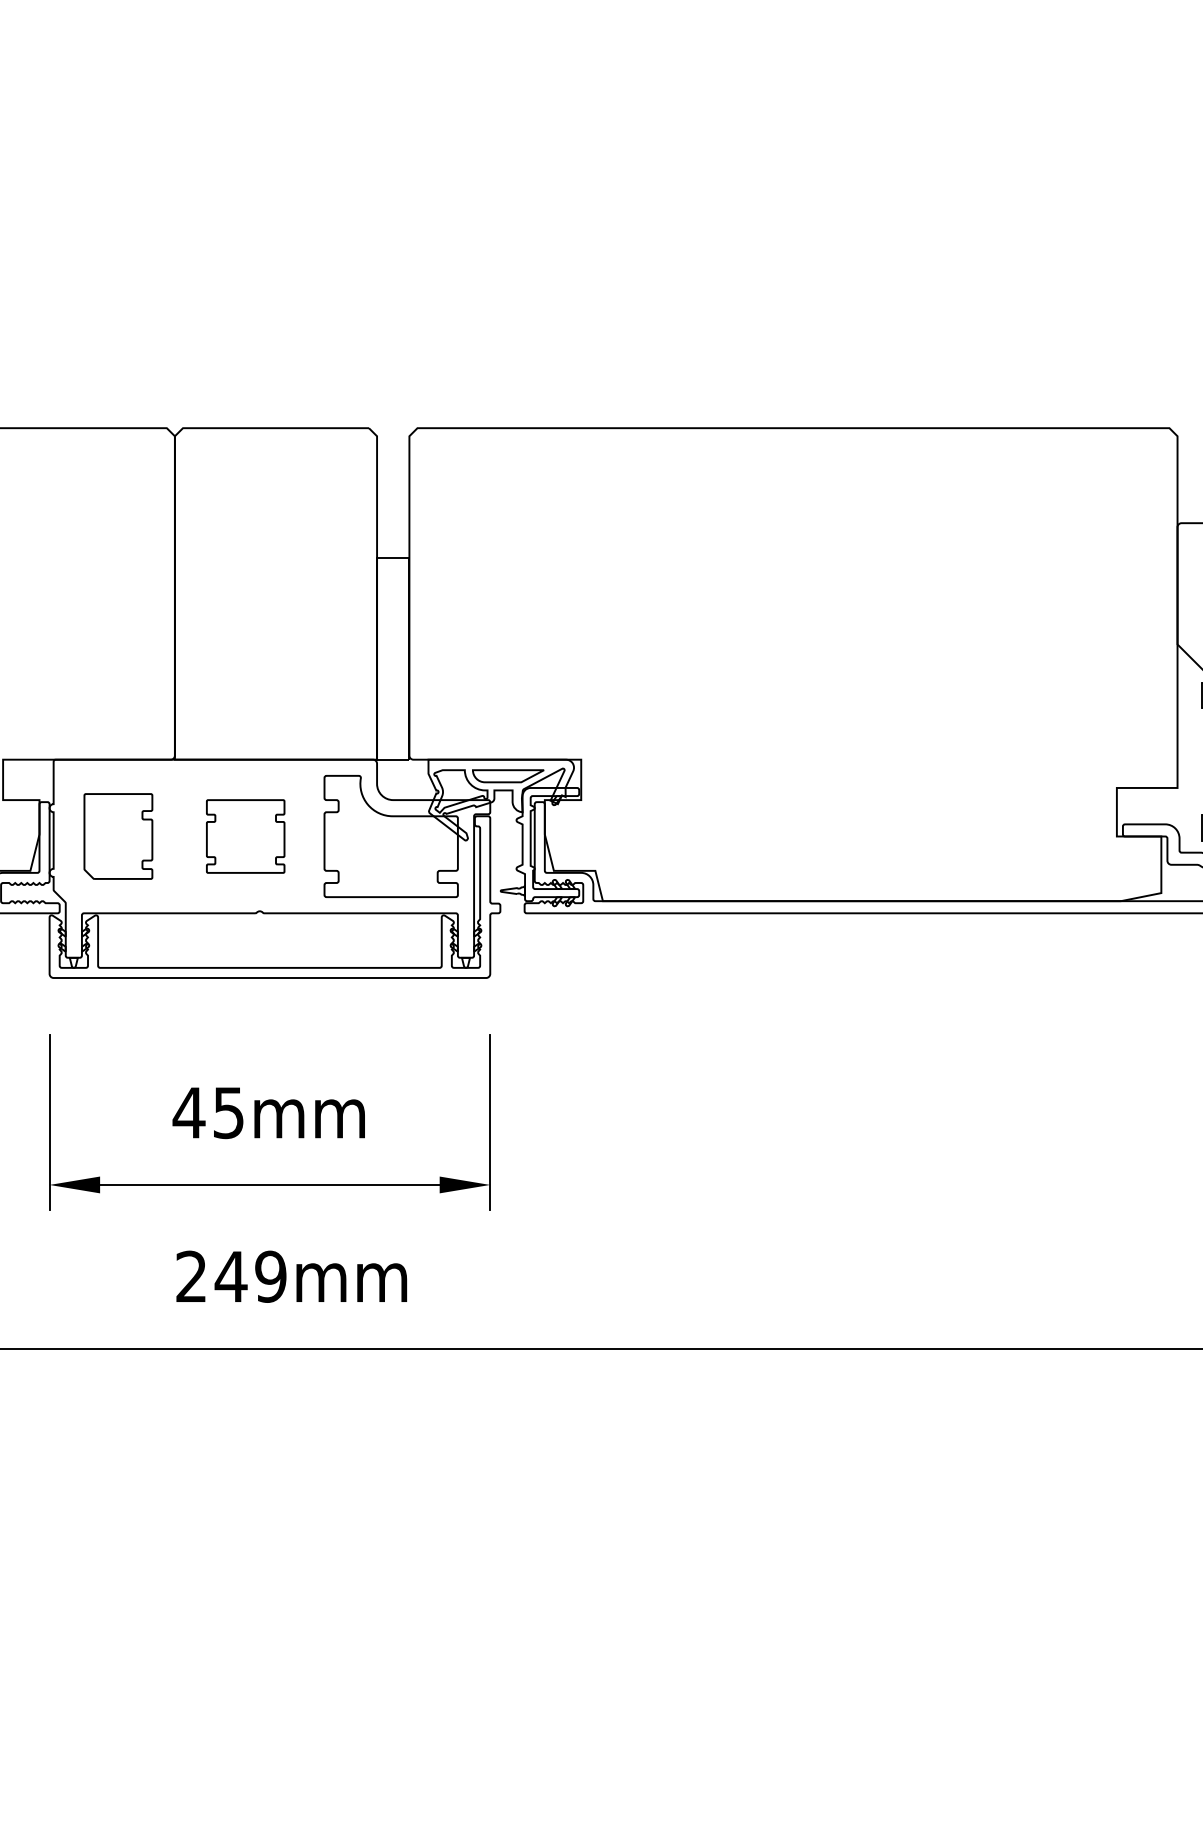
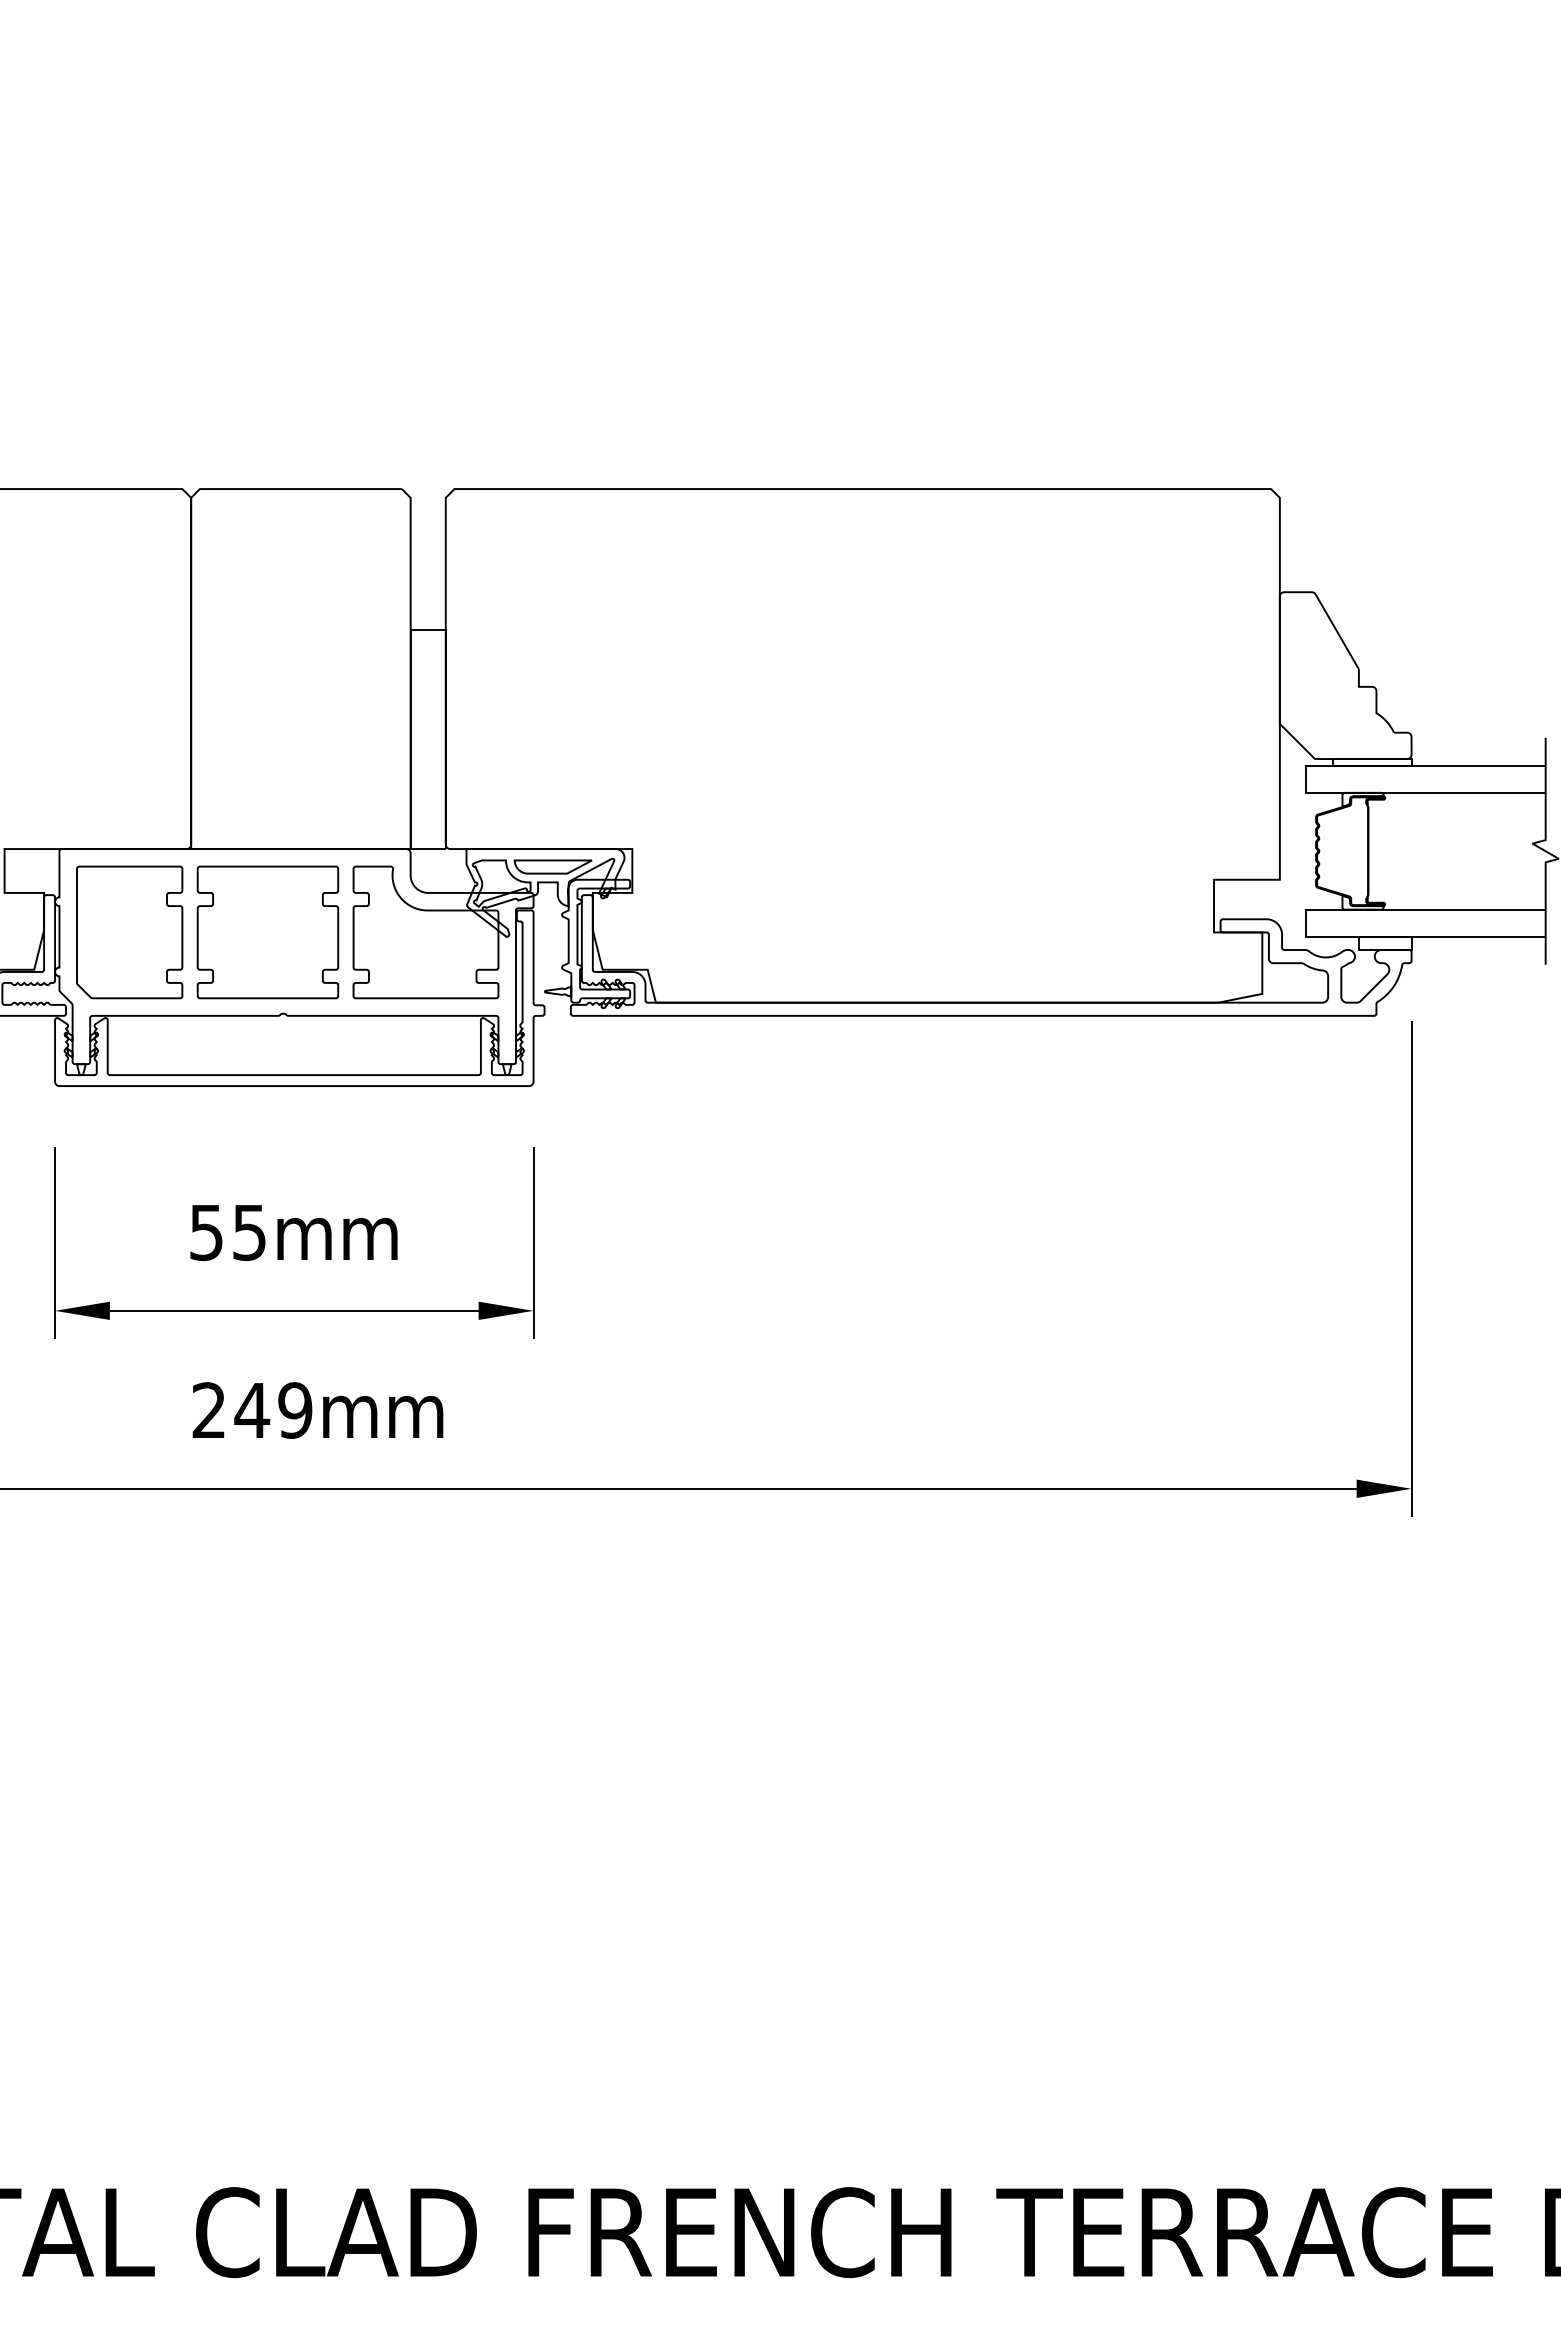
part: (118, 836) -> (129, 932), size x1.43
part: (245, 836) -> (267, 932), size x1.67
text: (189, 1112) -> (206, 1232), 45mm -> 55mm

